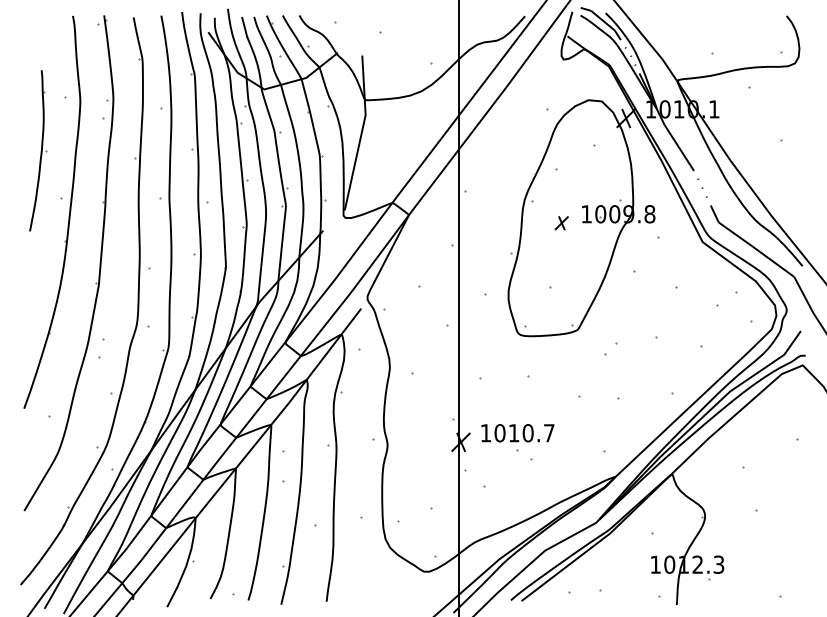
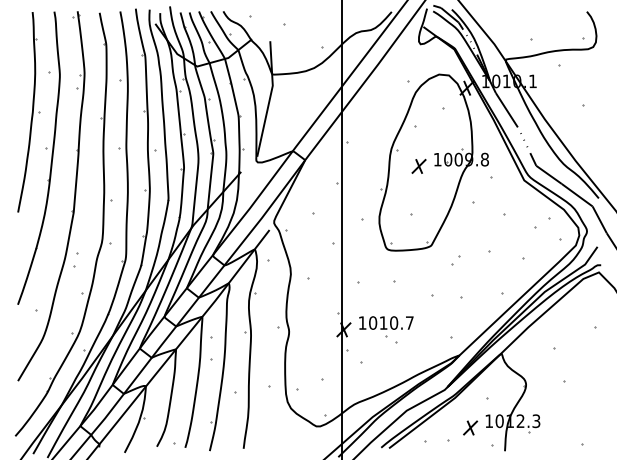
part: (38, 150) -> (28, 112), size x1.67
part: (561, 222) -> (418, 165), size x1.43
part: (630, 573) -> (470, 427), added

